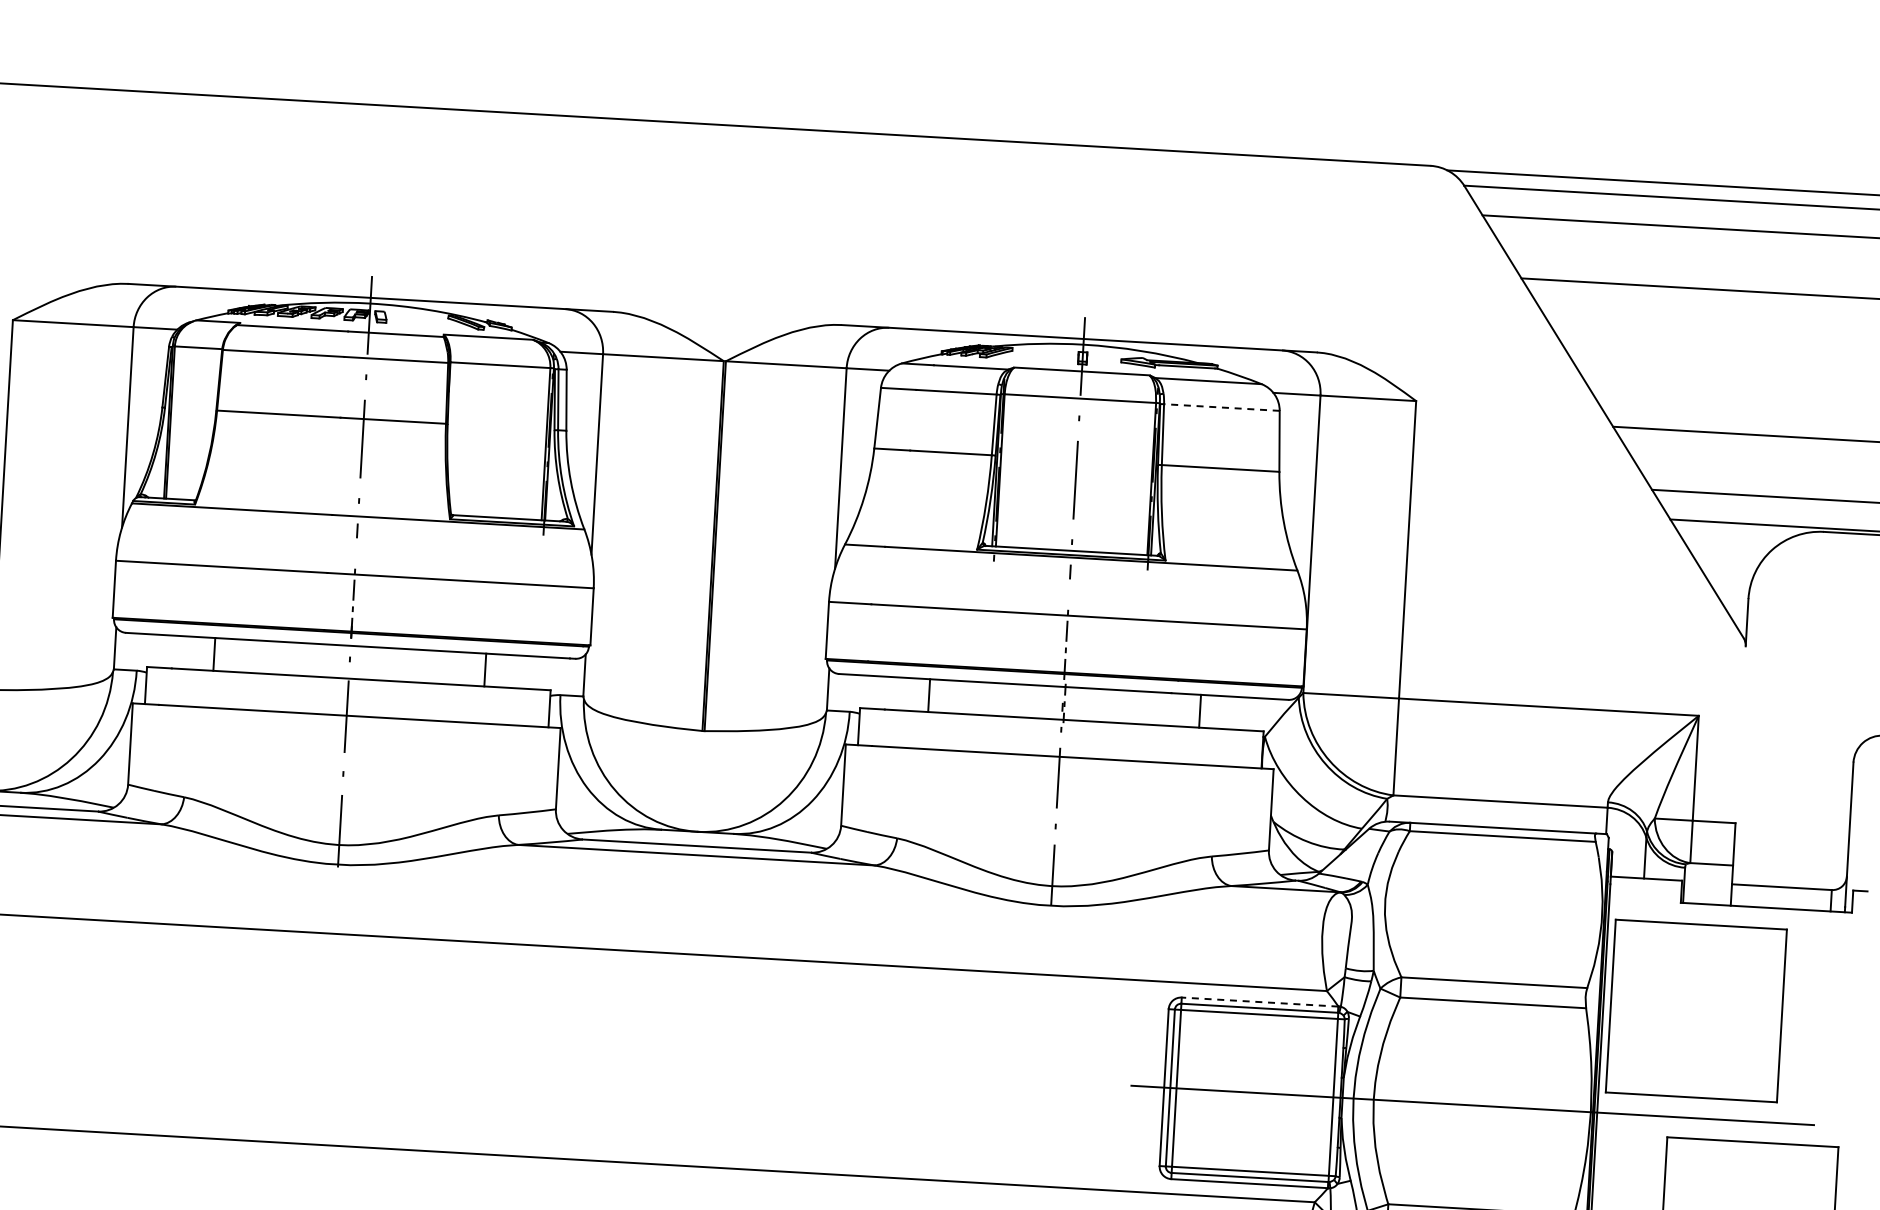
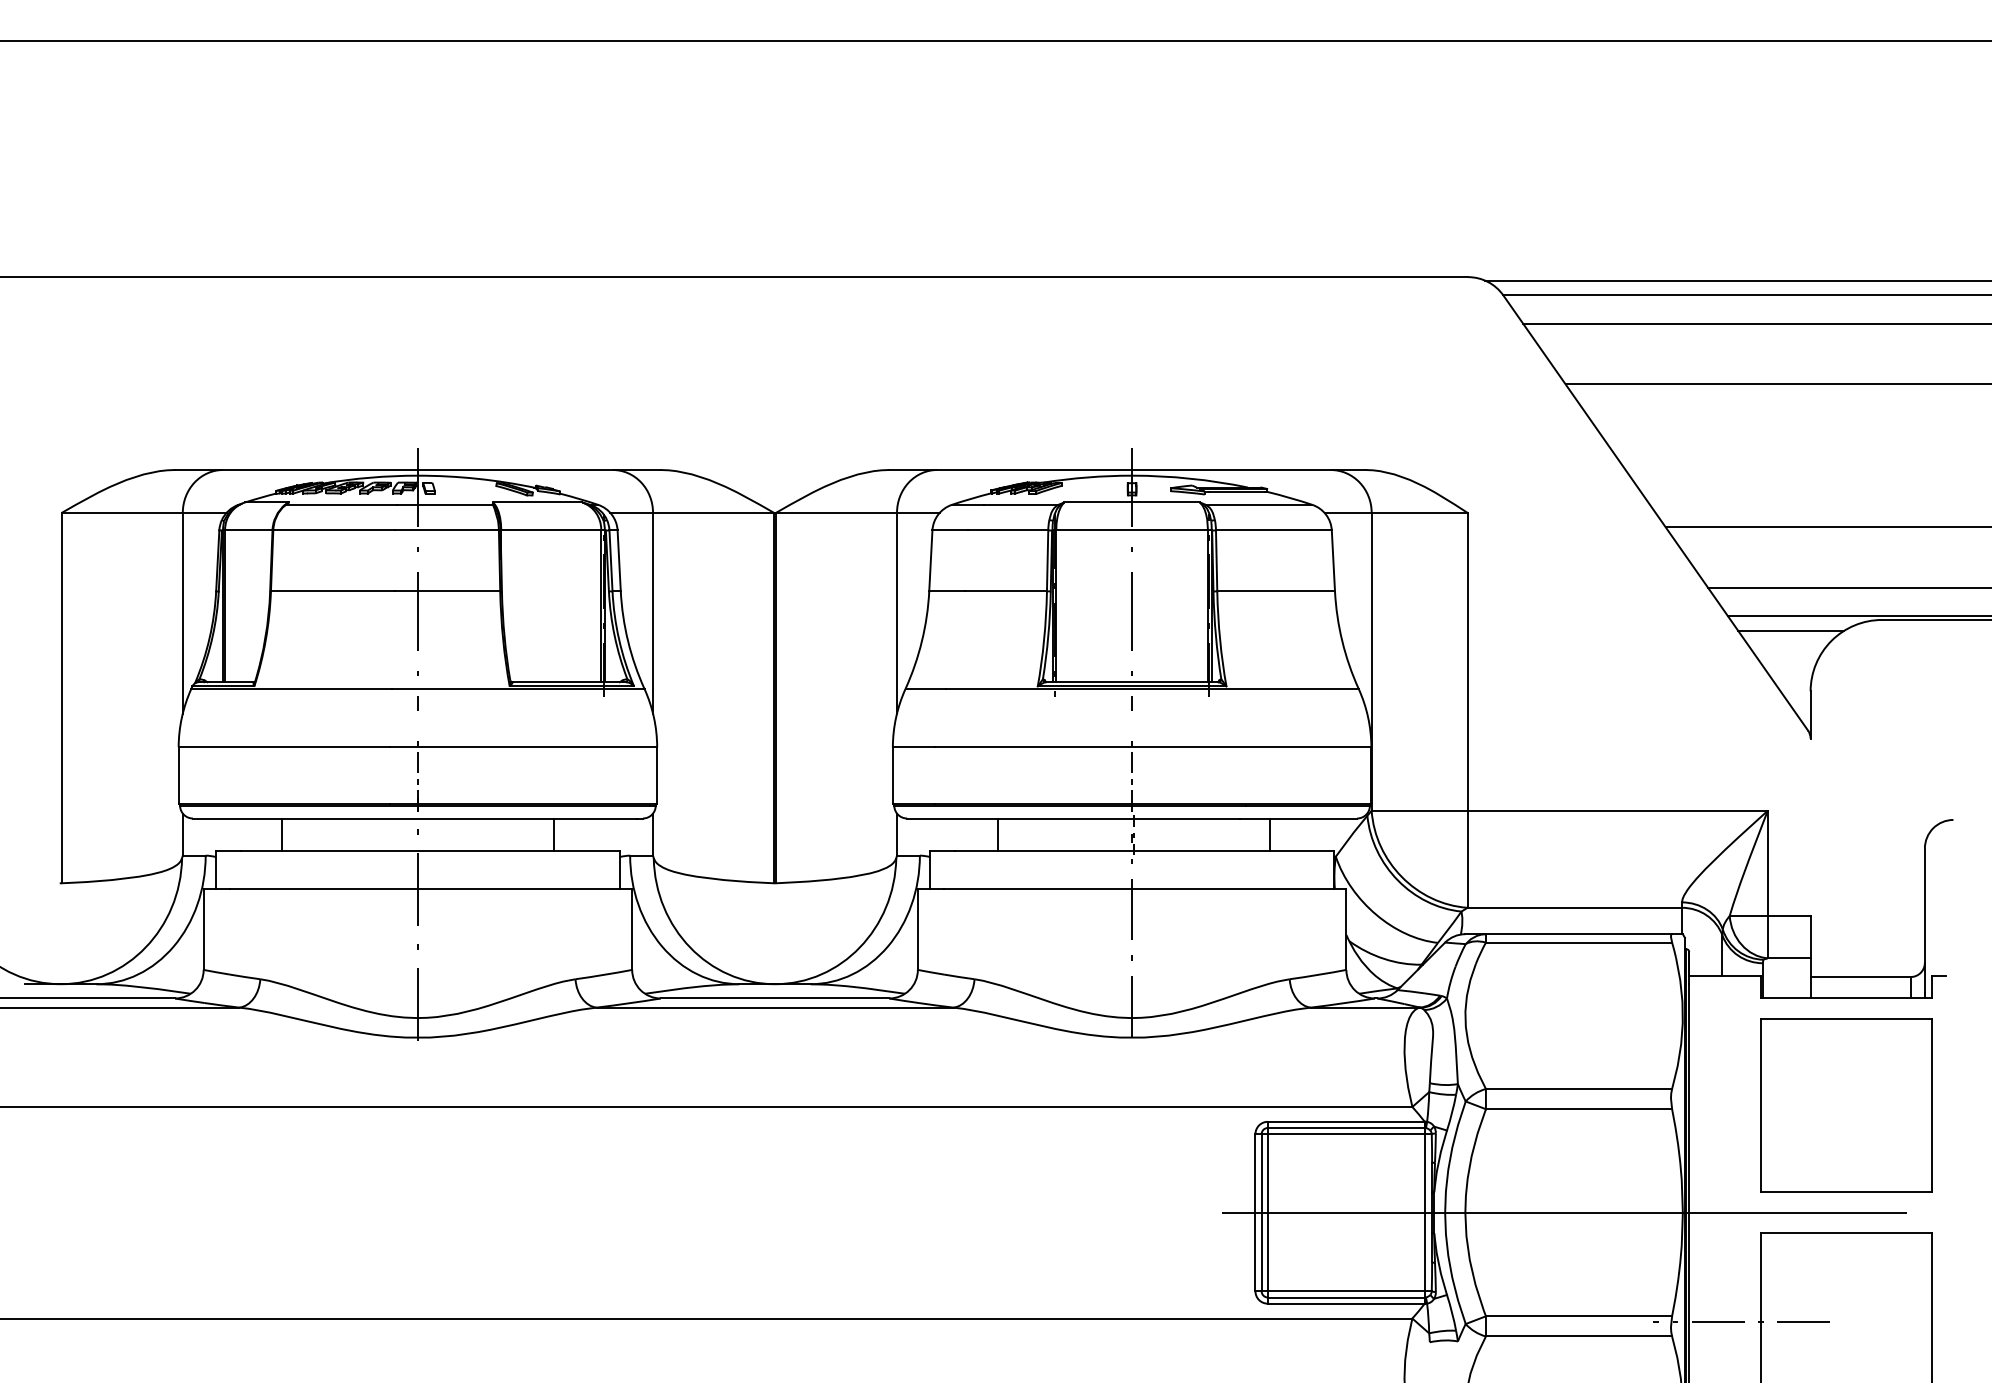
line: (1221, 407) -> (1273, 530), dashed -> solid
line: (1732, 537) -> (1791, 630), added
line: (1259, 1001) -> (1345, 1121), dashed -> solid
part: (1696, 1010) -> (1846, 1105), moved

